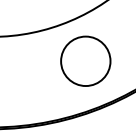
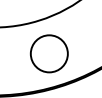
circle: (85, 60) -> (49, 53), moved

